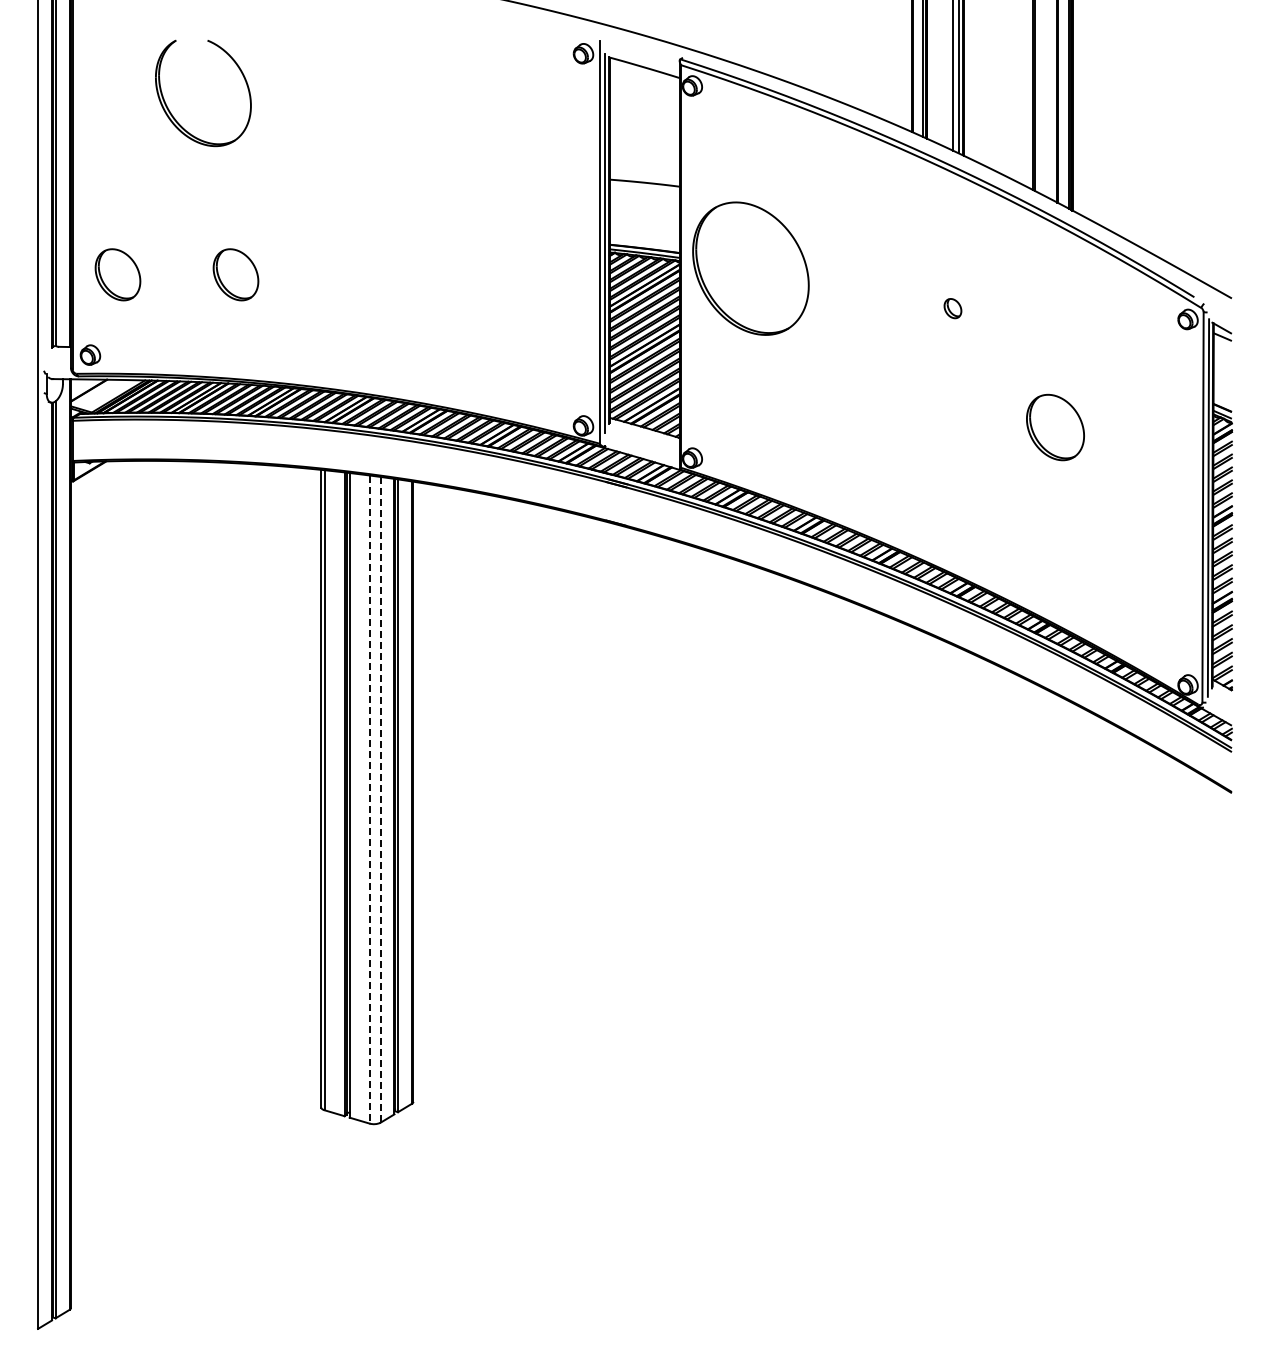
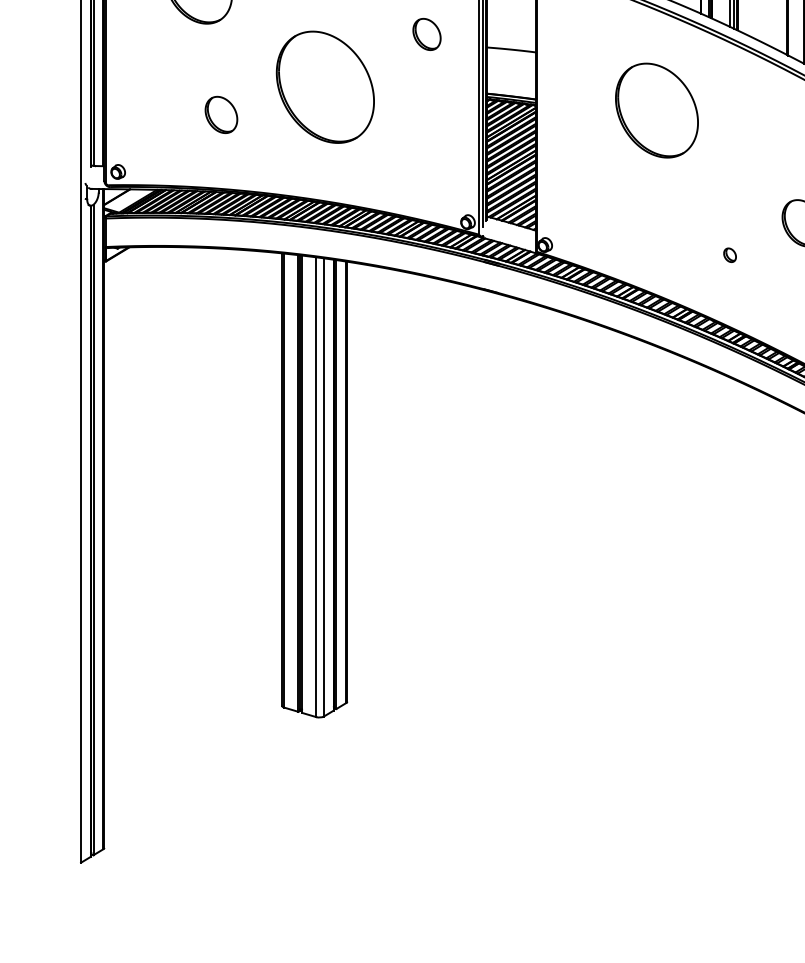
part: (525, 161) -> (426, 34), added
part: (382, 235) -> (325, 87), added
part: (750, 268) -> (656, 110), moved
part: (117, 274) -> (137, 114), removed
part: (952, 308) -> (729, 255), moved
line: (380, 799) -> (323, 487), dashed -> solid
line: (369, 800) -> (316, 487), dashed -> solid

